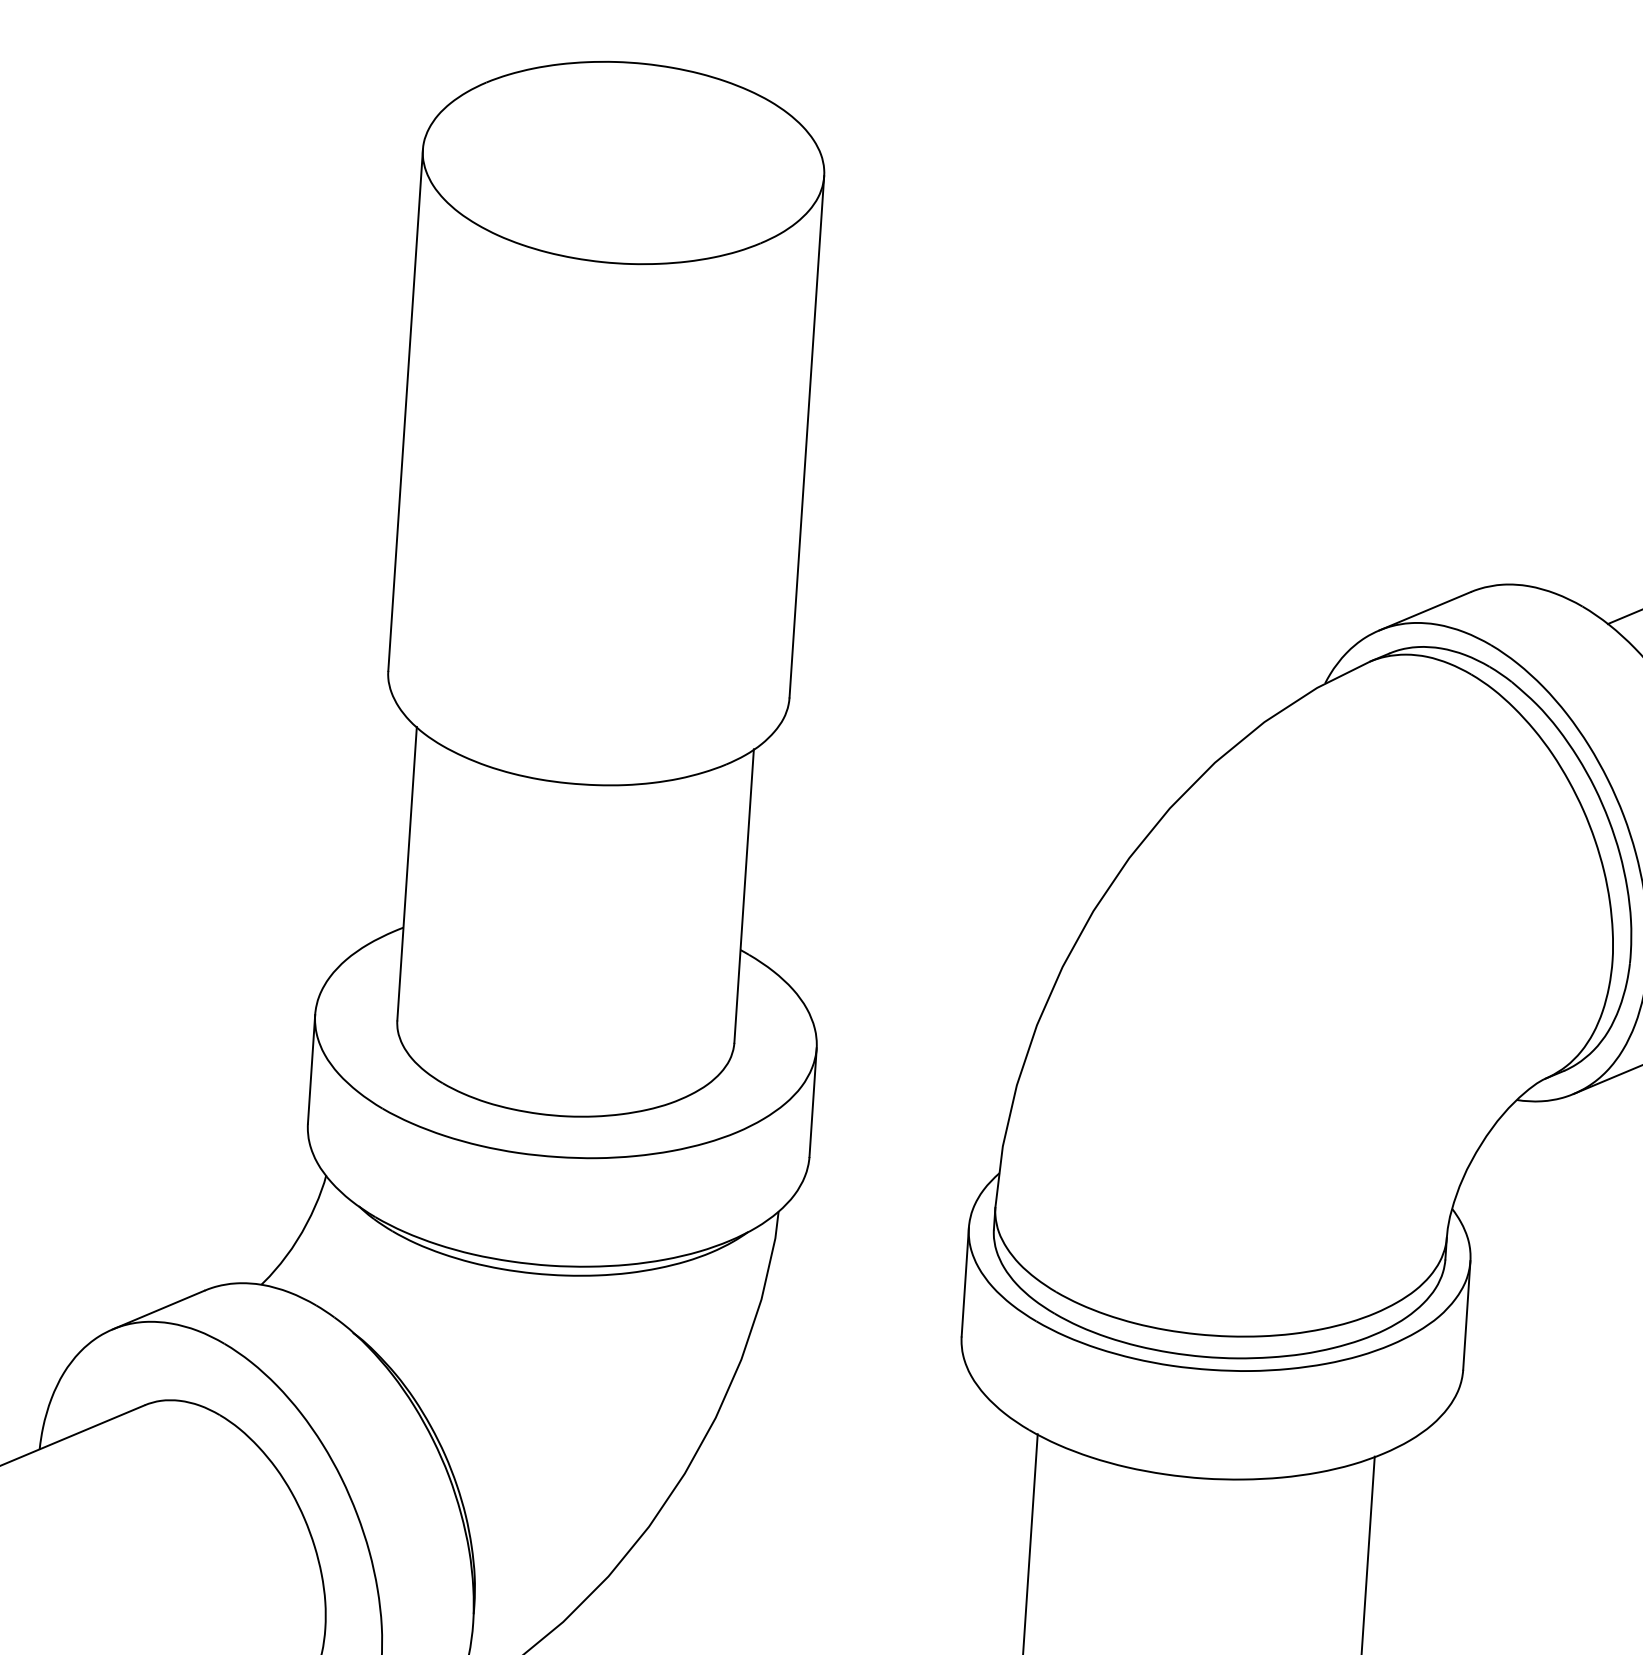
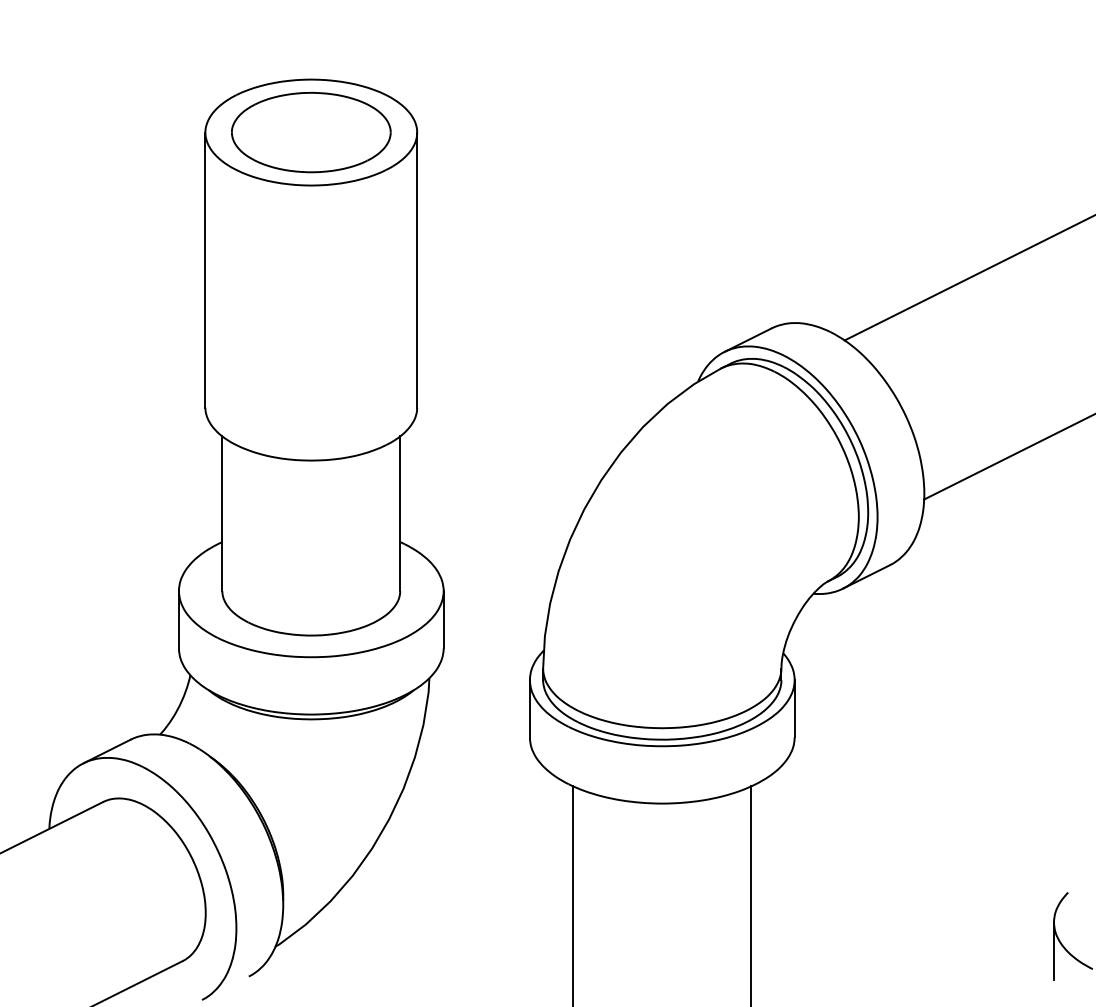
part: (623, 162) -> (311, 132), added

